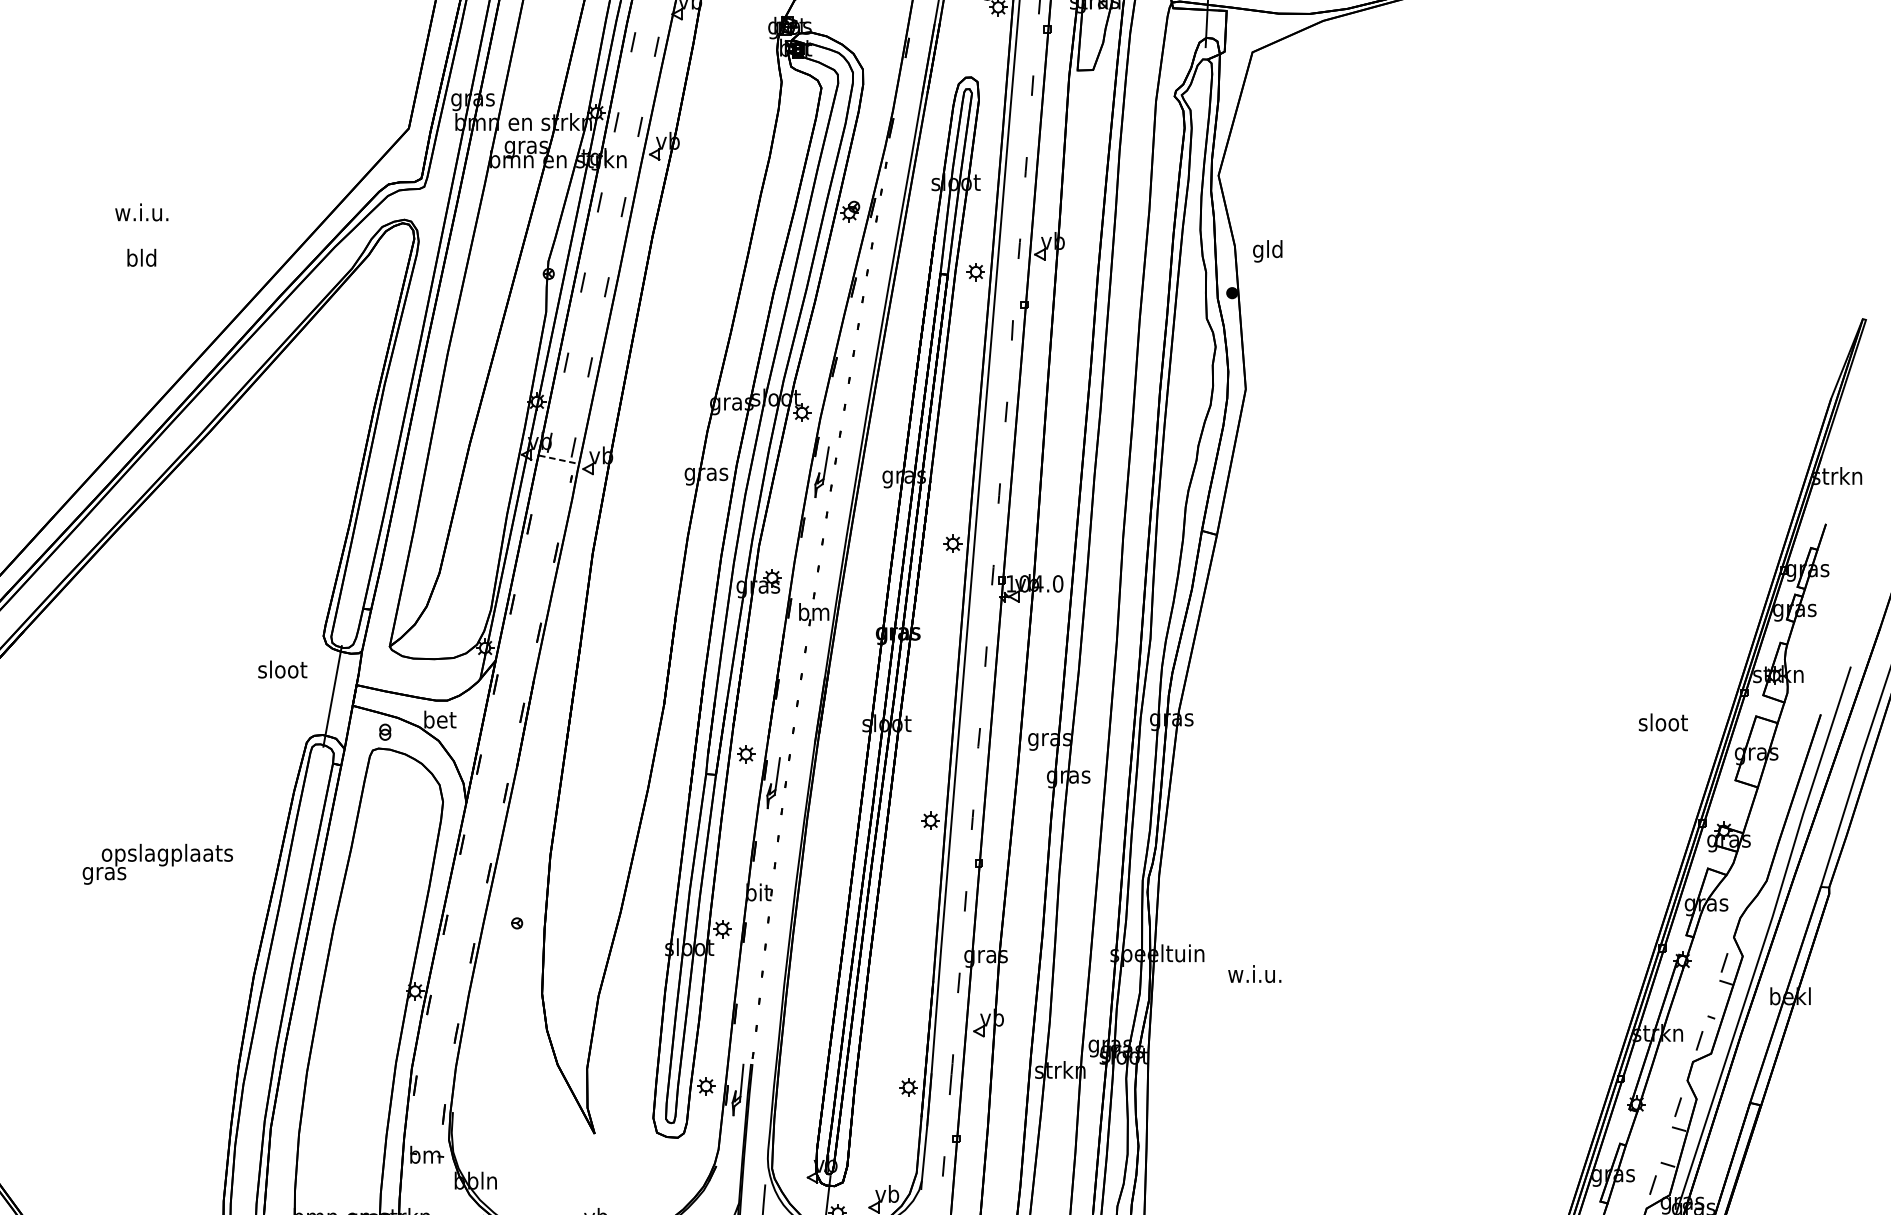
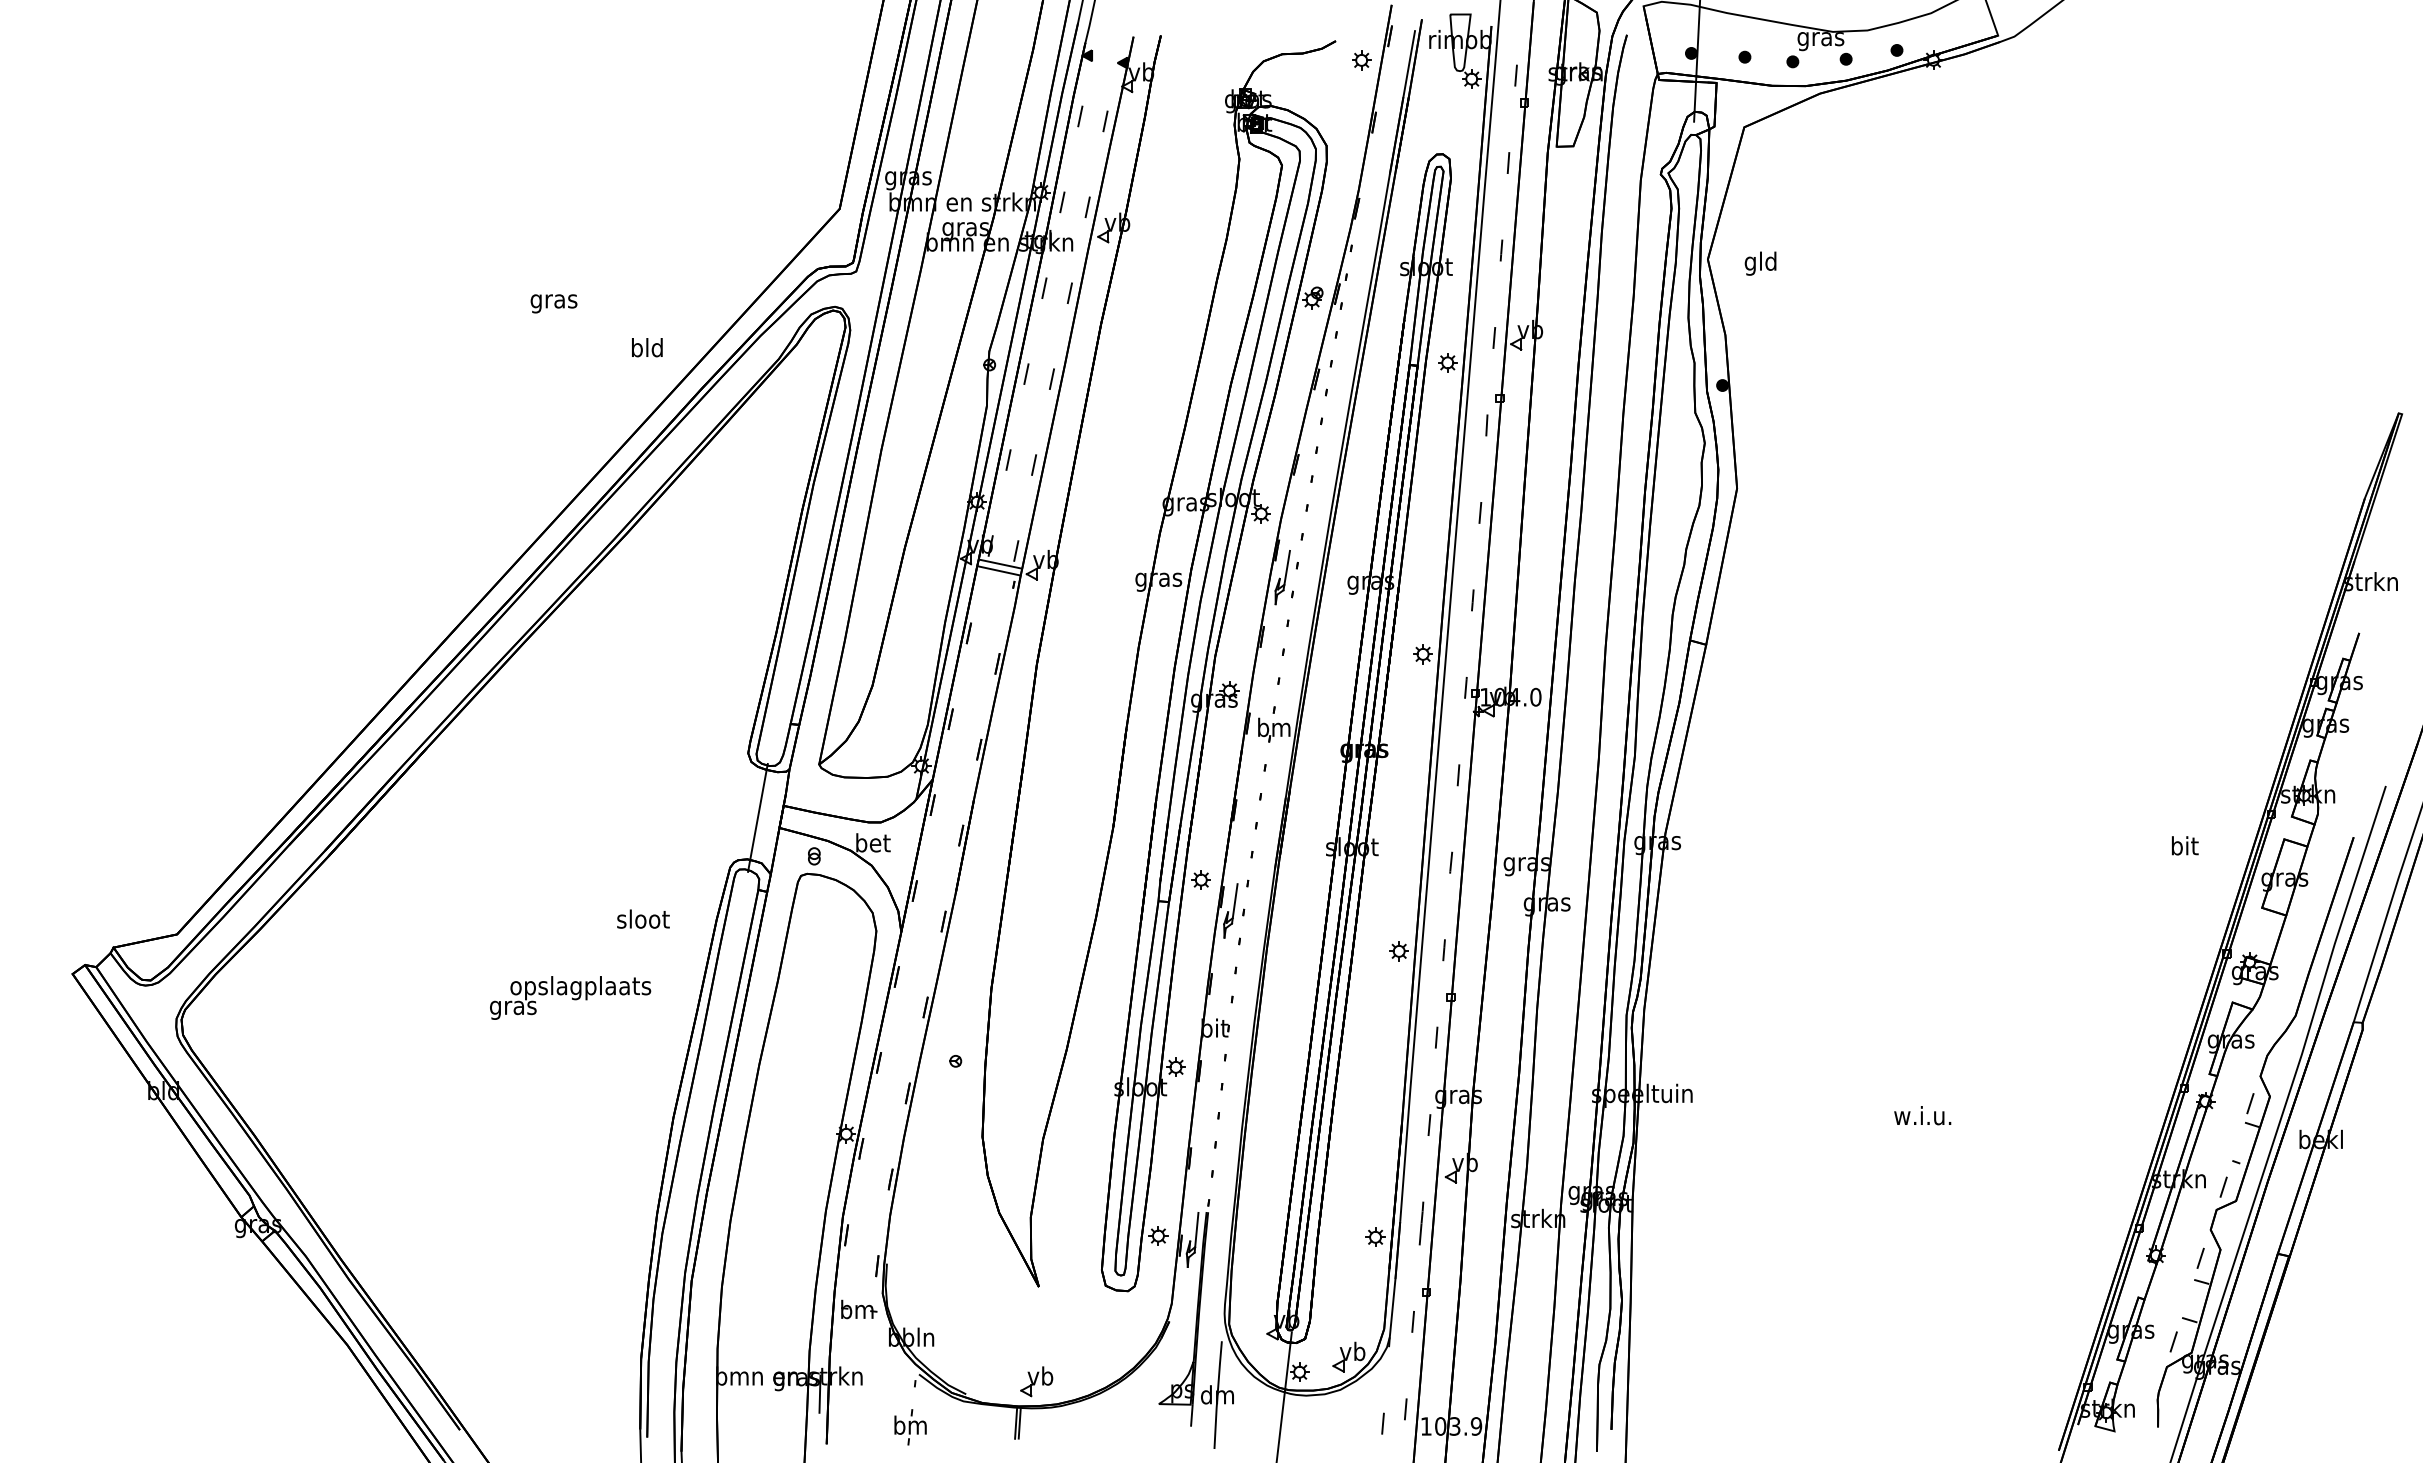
text: (141, 214) -> (552, 301), w.i.u. -> gras
text: (1267, 251) -> (1760, 263), moved
text: (141, 257) -> (647, 347), moved
line: (558, 460) -> (1000, 564), dashed -> solid
line: (557, 465) -> (999, 570), added
text: (282, 668) -> (643, 918), moved
text: (1663, 722) -> (2184, 845), sloot -> bit
text: (1254, 973) -> (1922, 1115), moved

